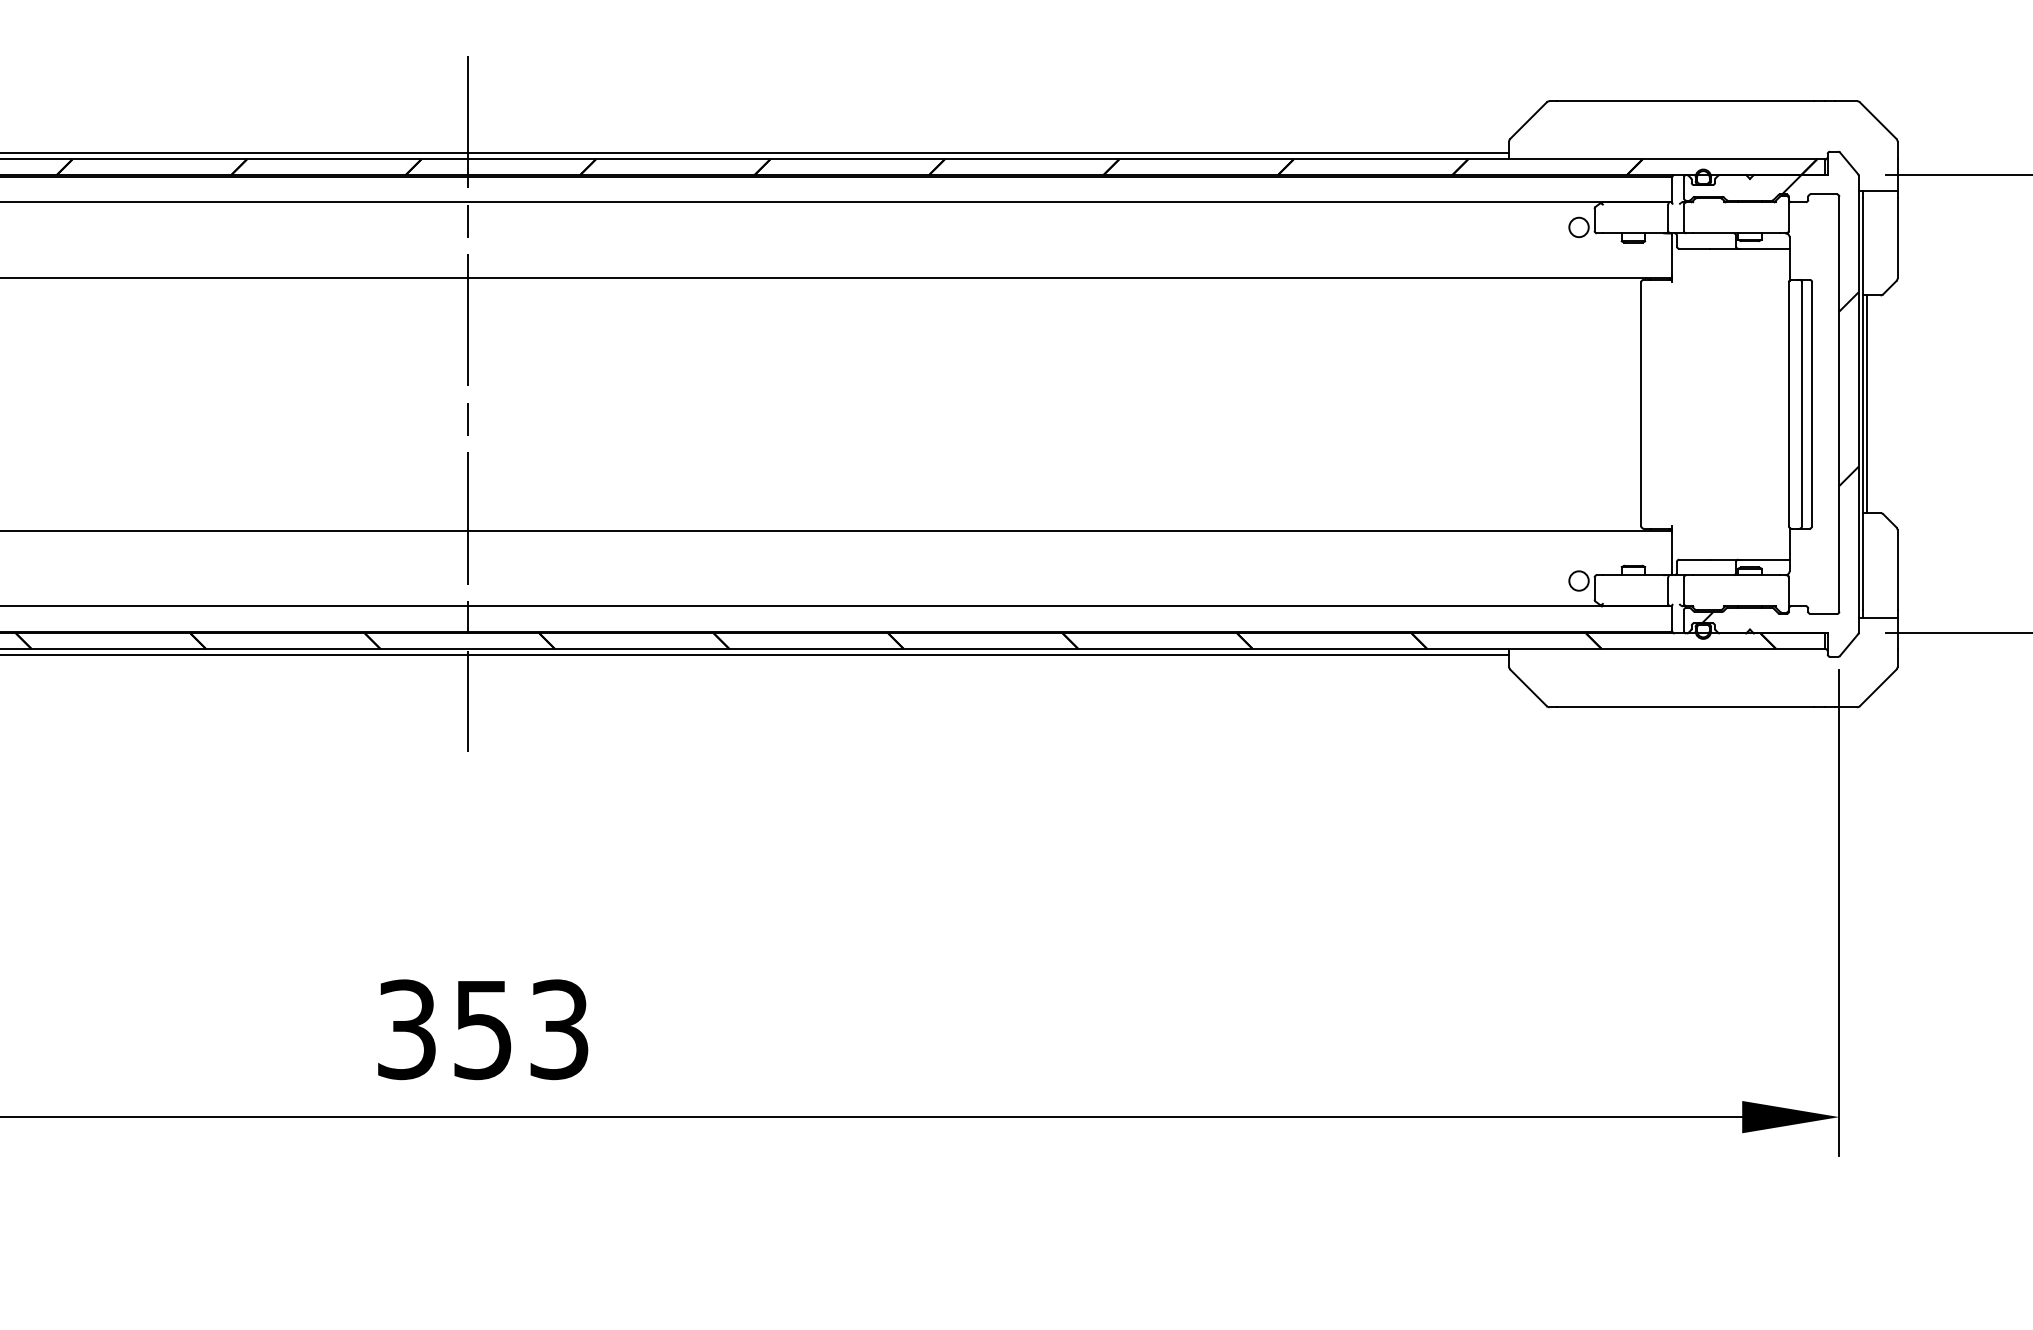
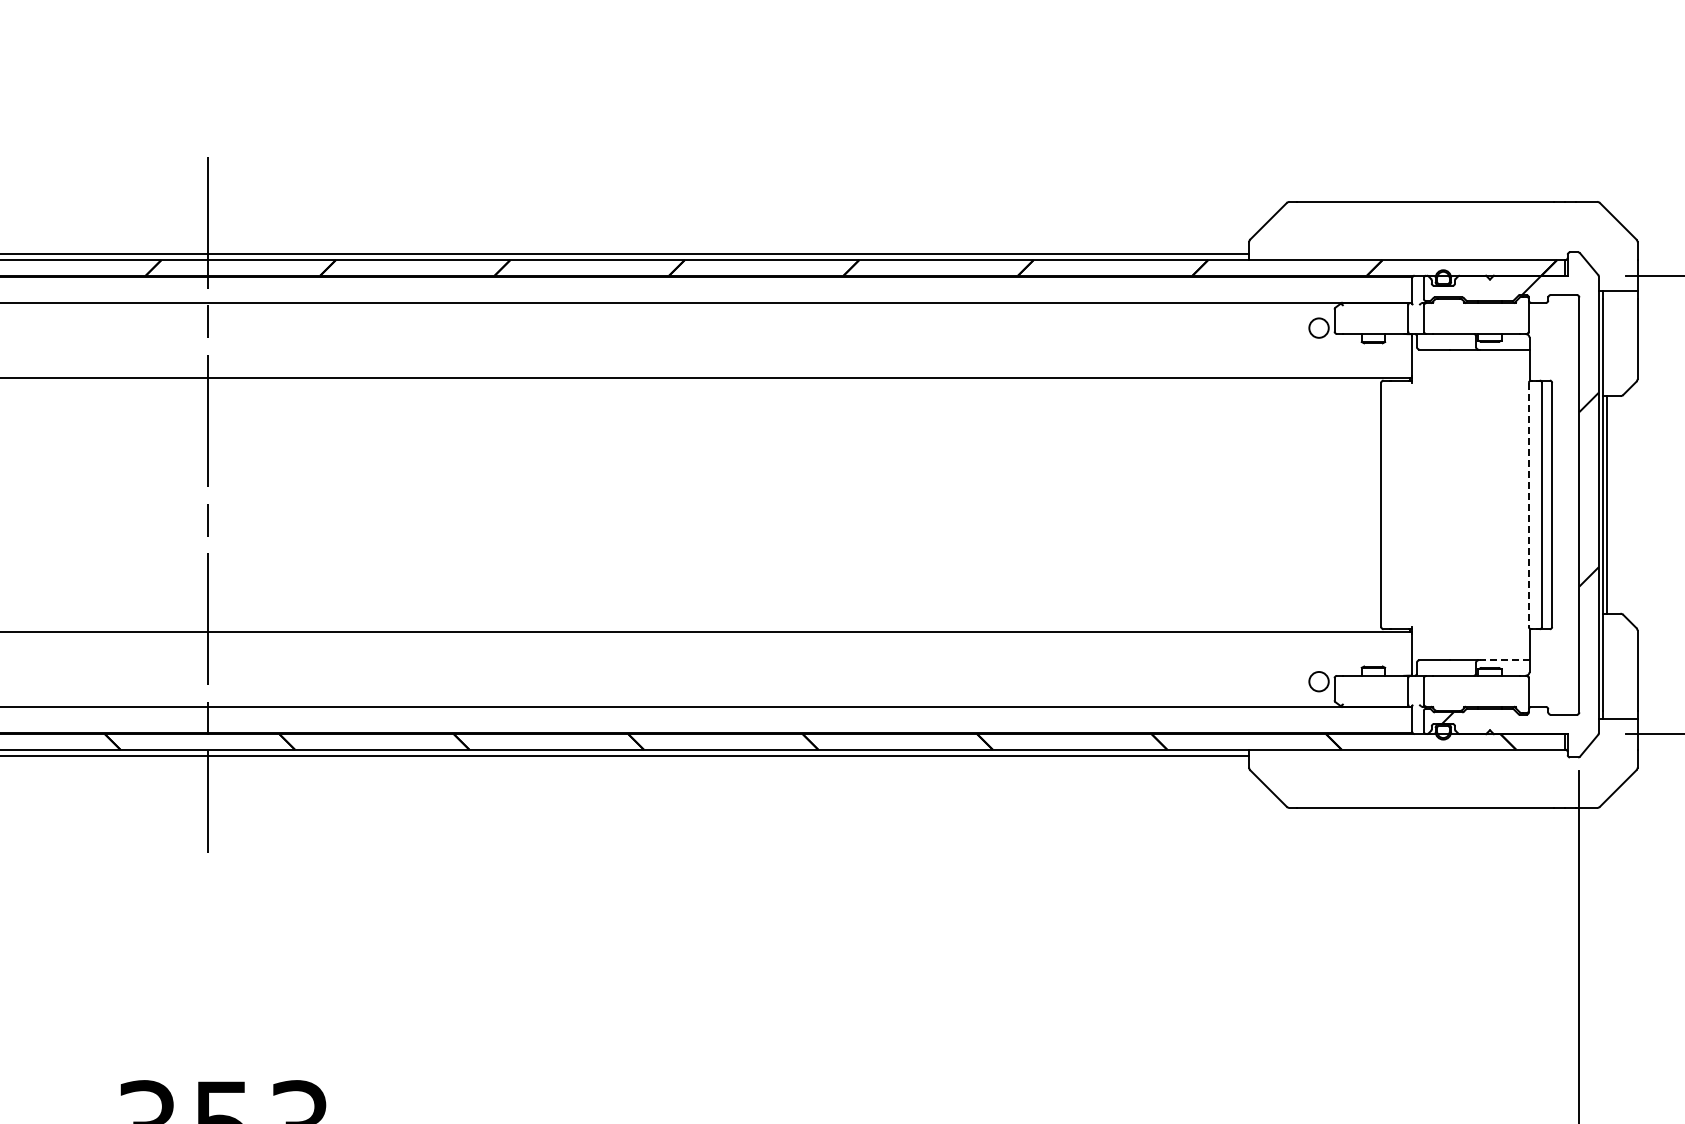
line: (1788, 404) -> (1528, 505), solid -> dashed
line: (1764, 559) -> (1504, 660), solid -> dashed

